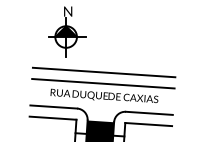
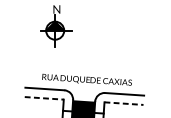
line: (103, 72) -> (86, 60), removed
line: (103, 83) -> (86, 69), removed
line: (53, 118) -> (44, 98), solid -> dashed
line: (149, 124) -> (124, 103), solid -> dashed

